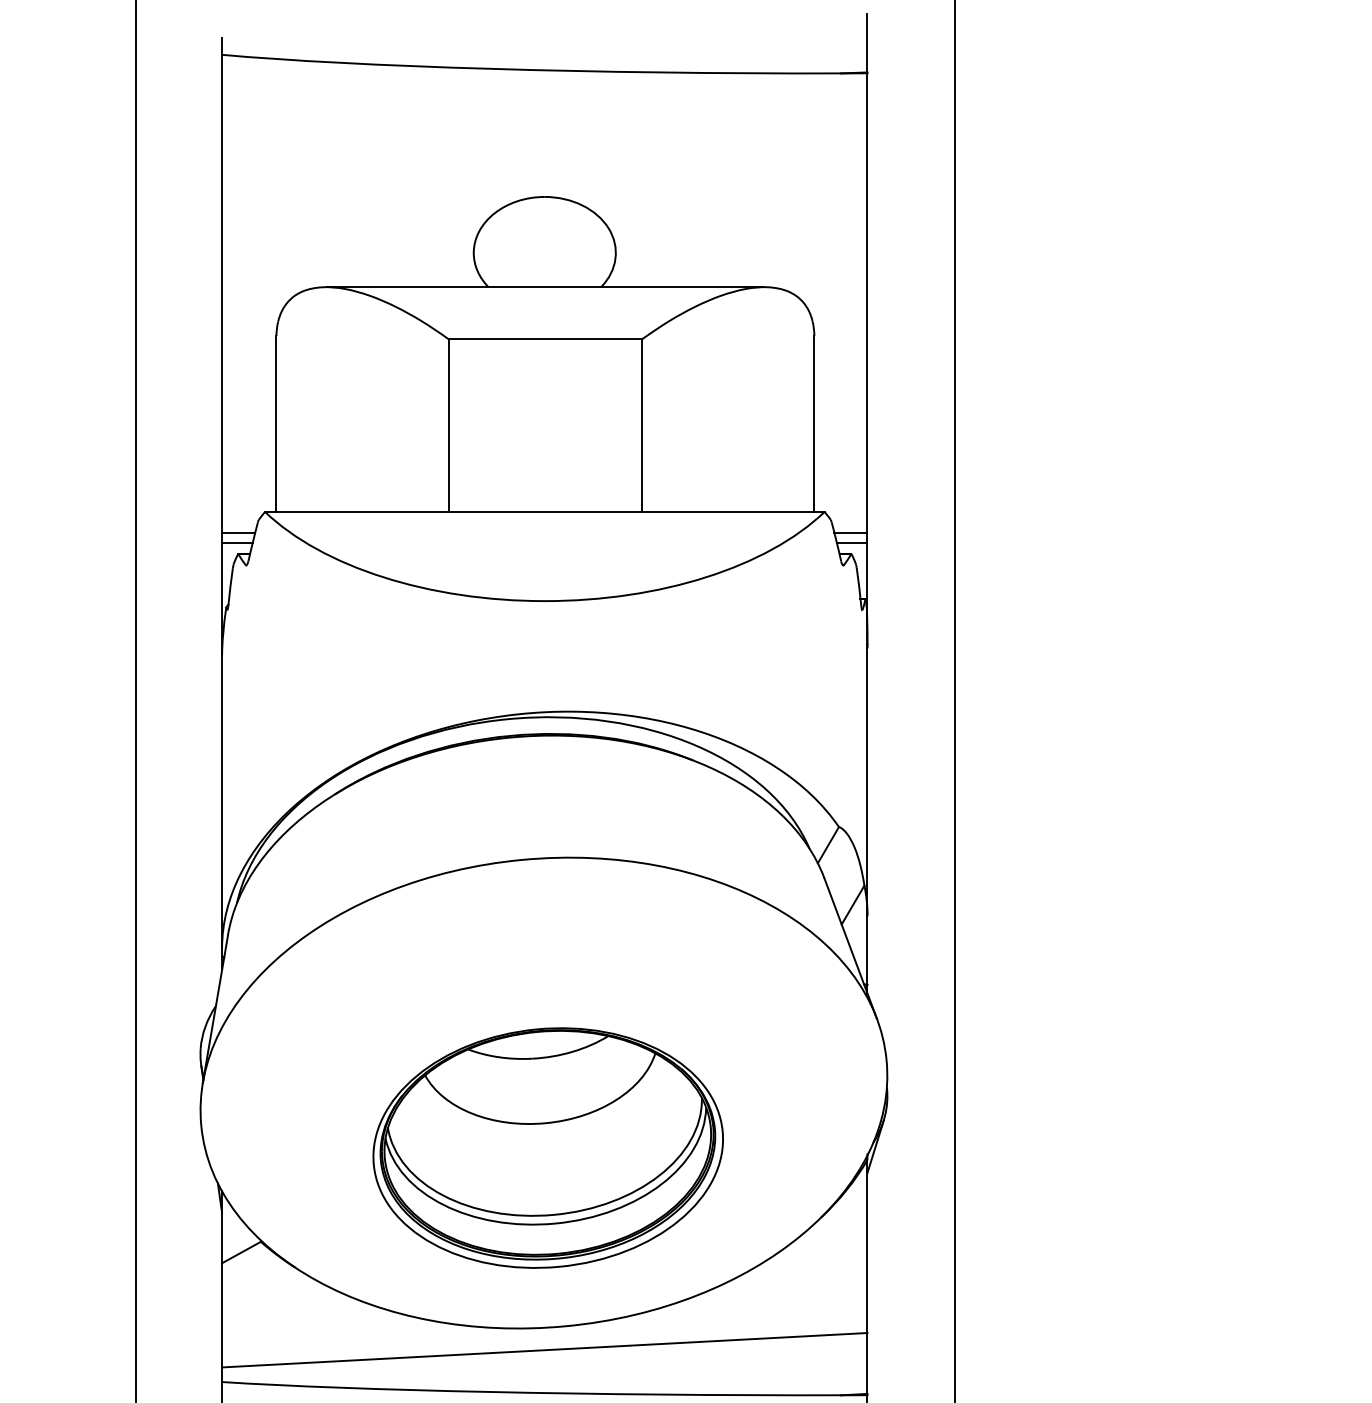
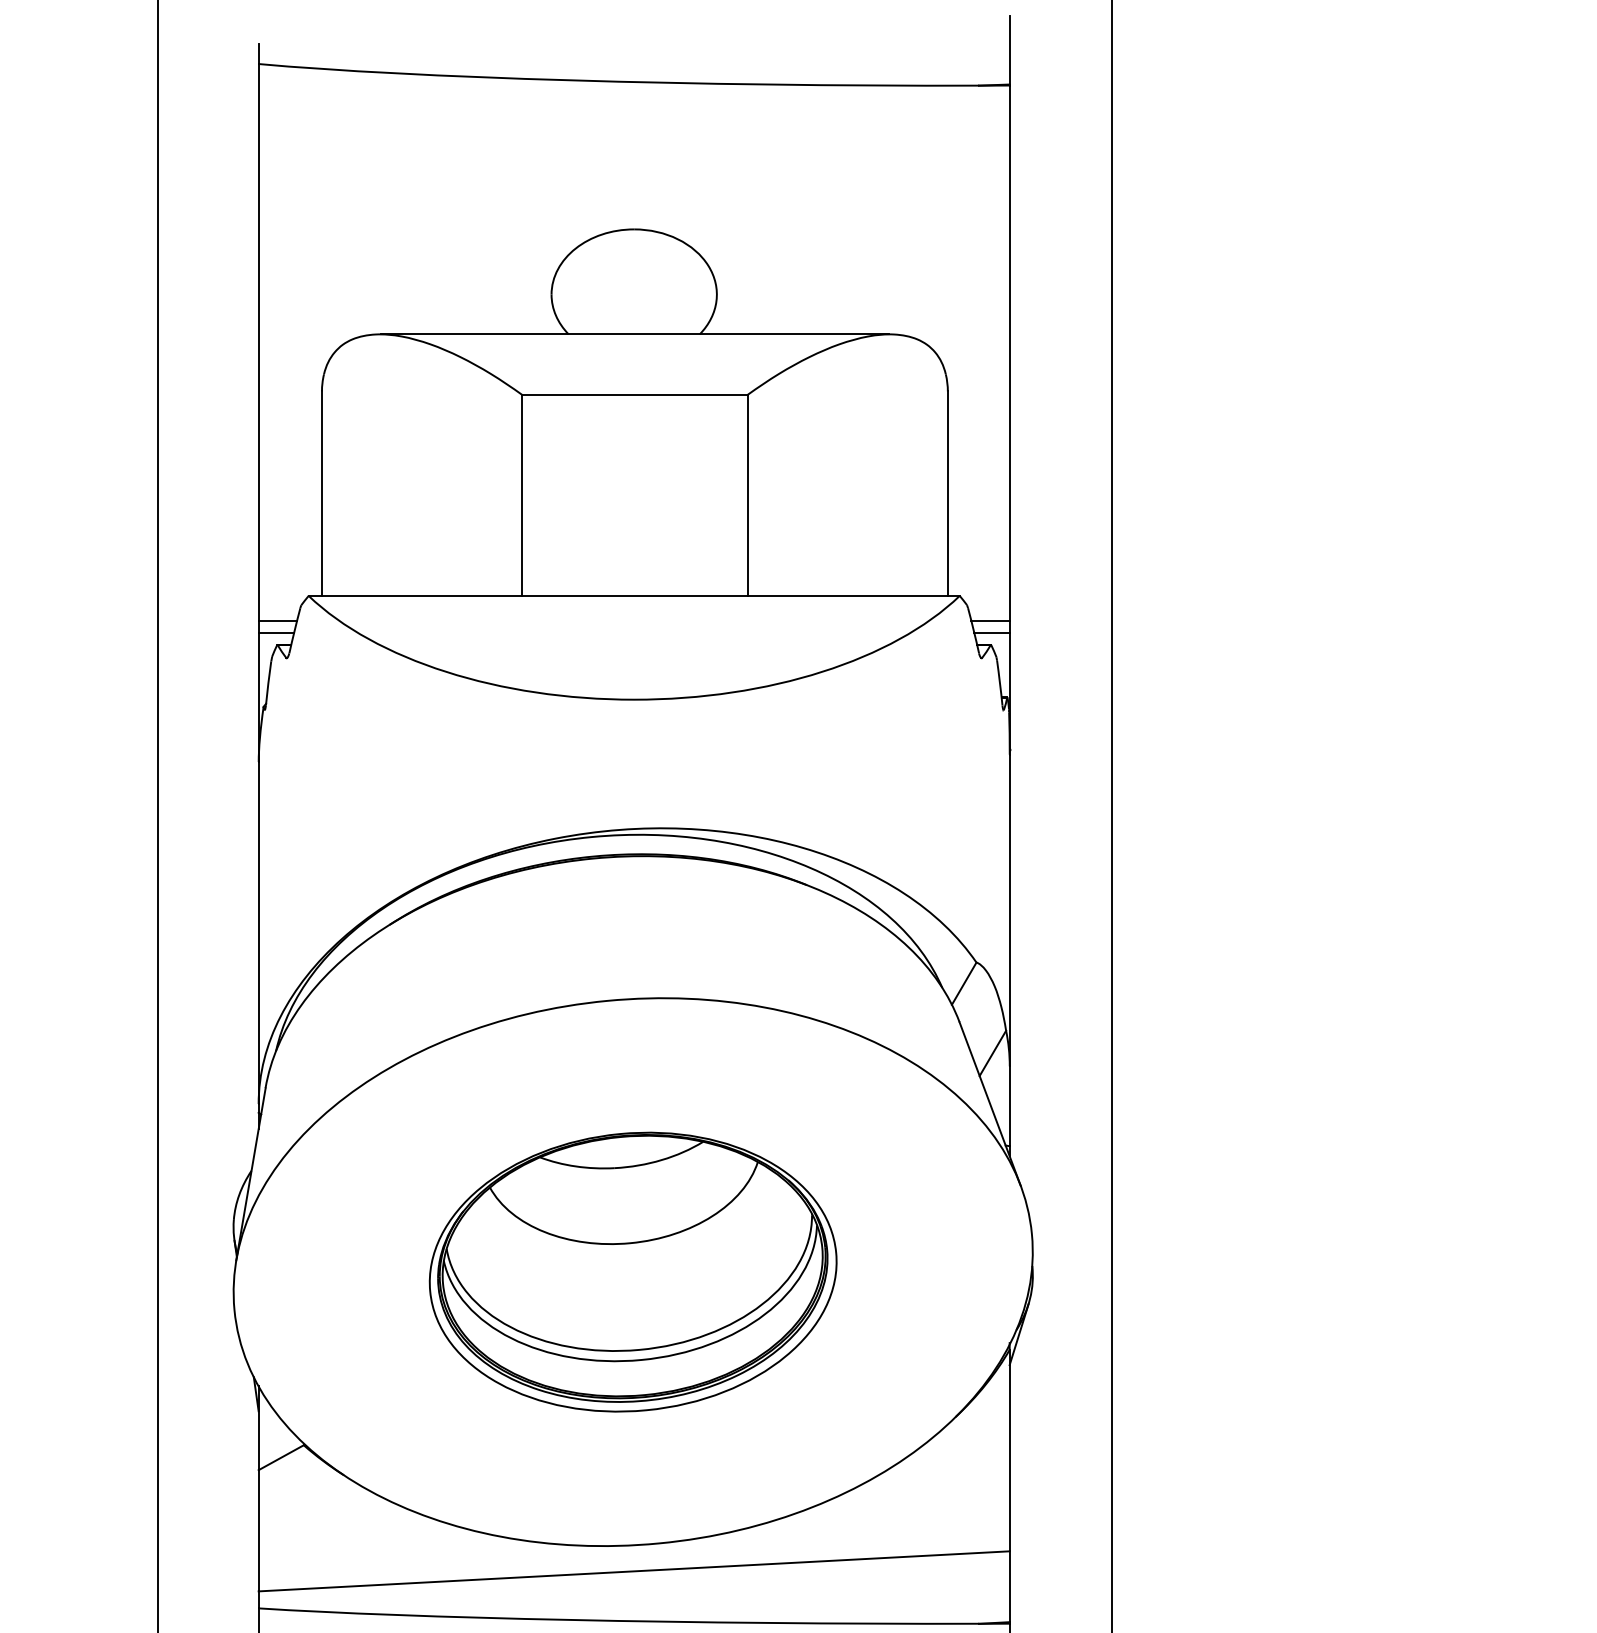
part: (547, 1147) -> (632, 1271), moved

